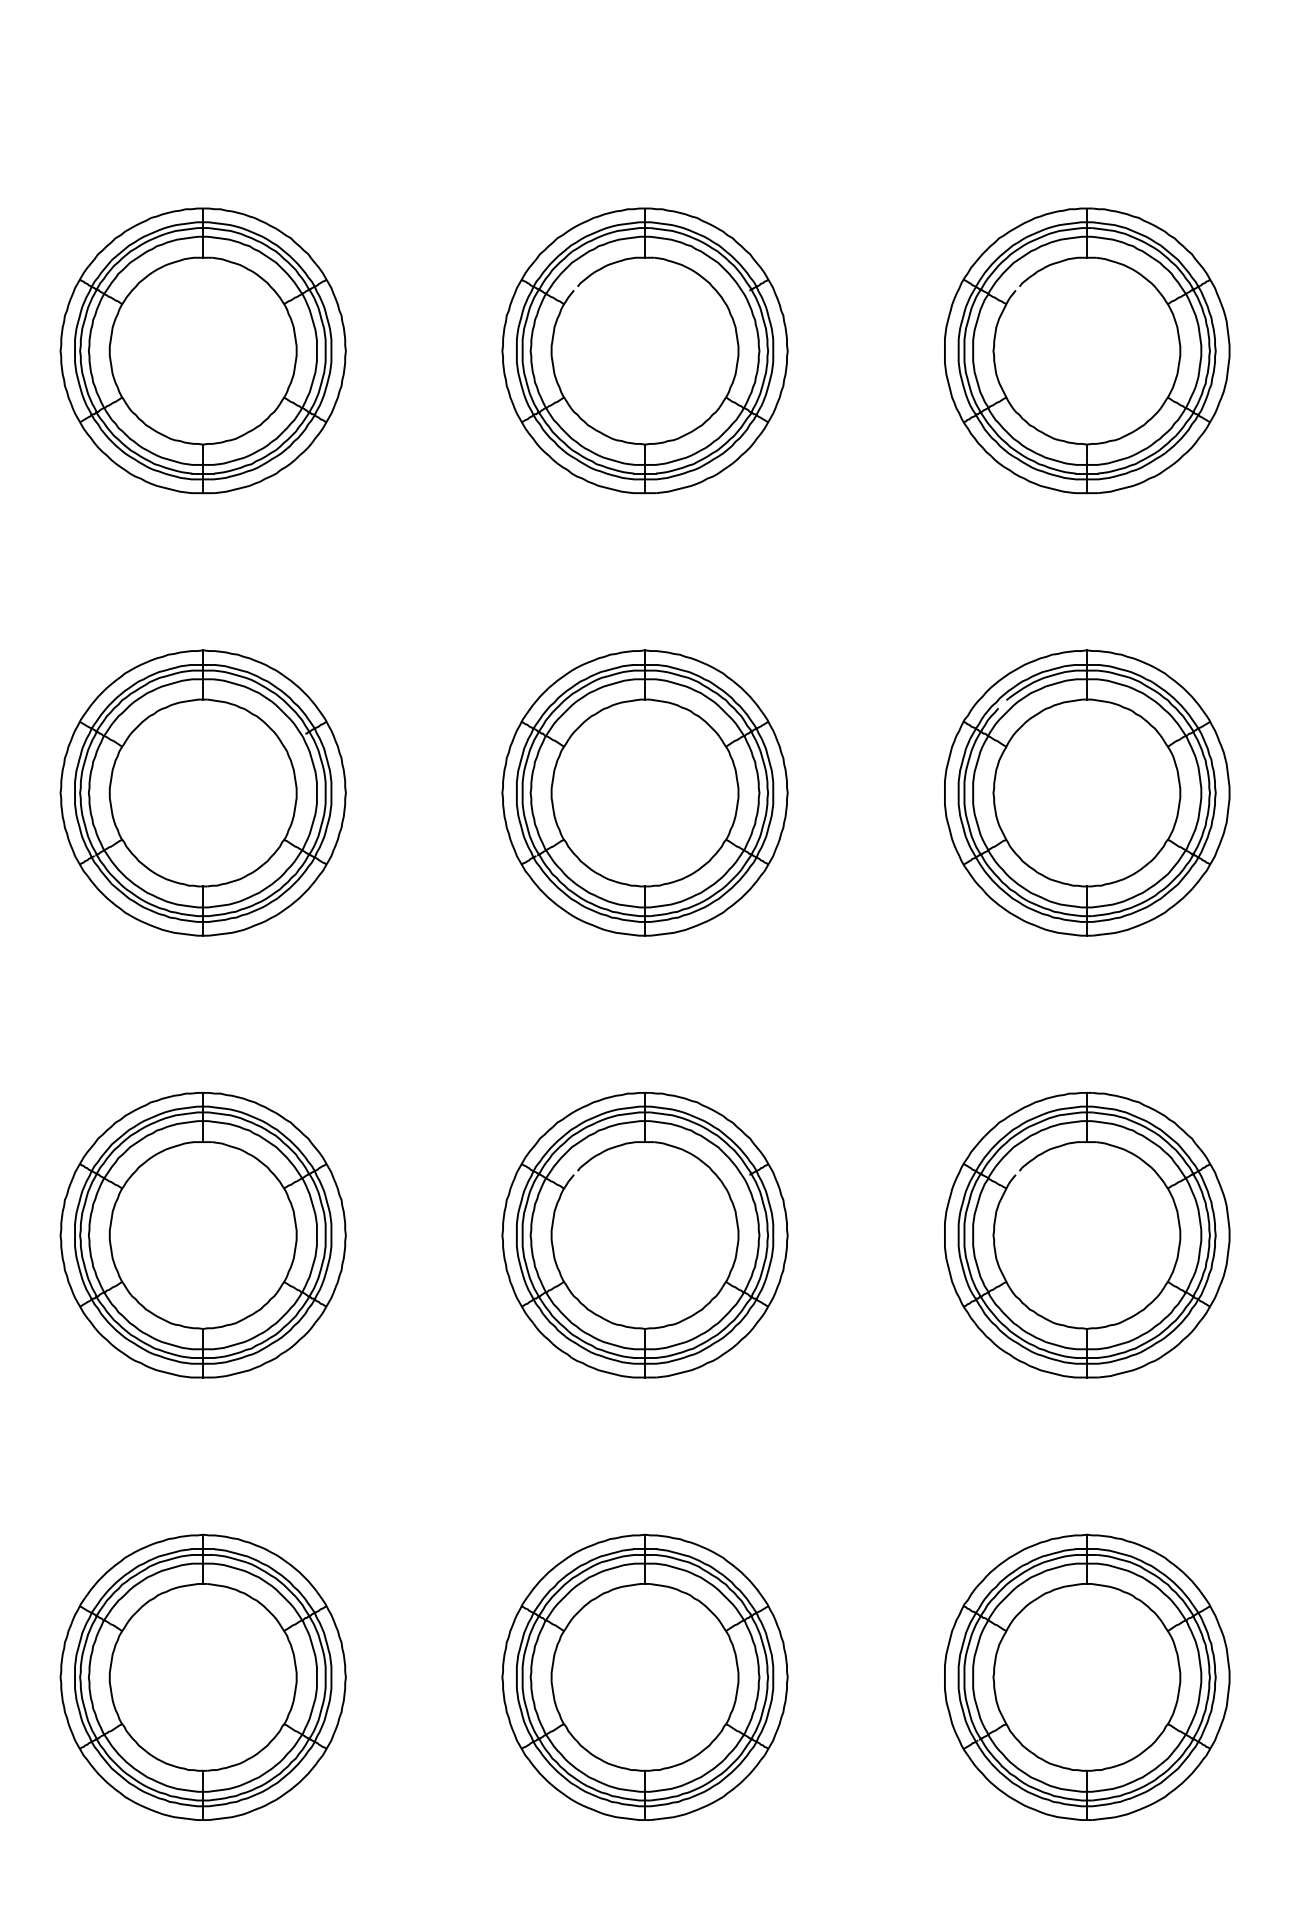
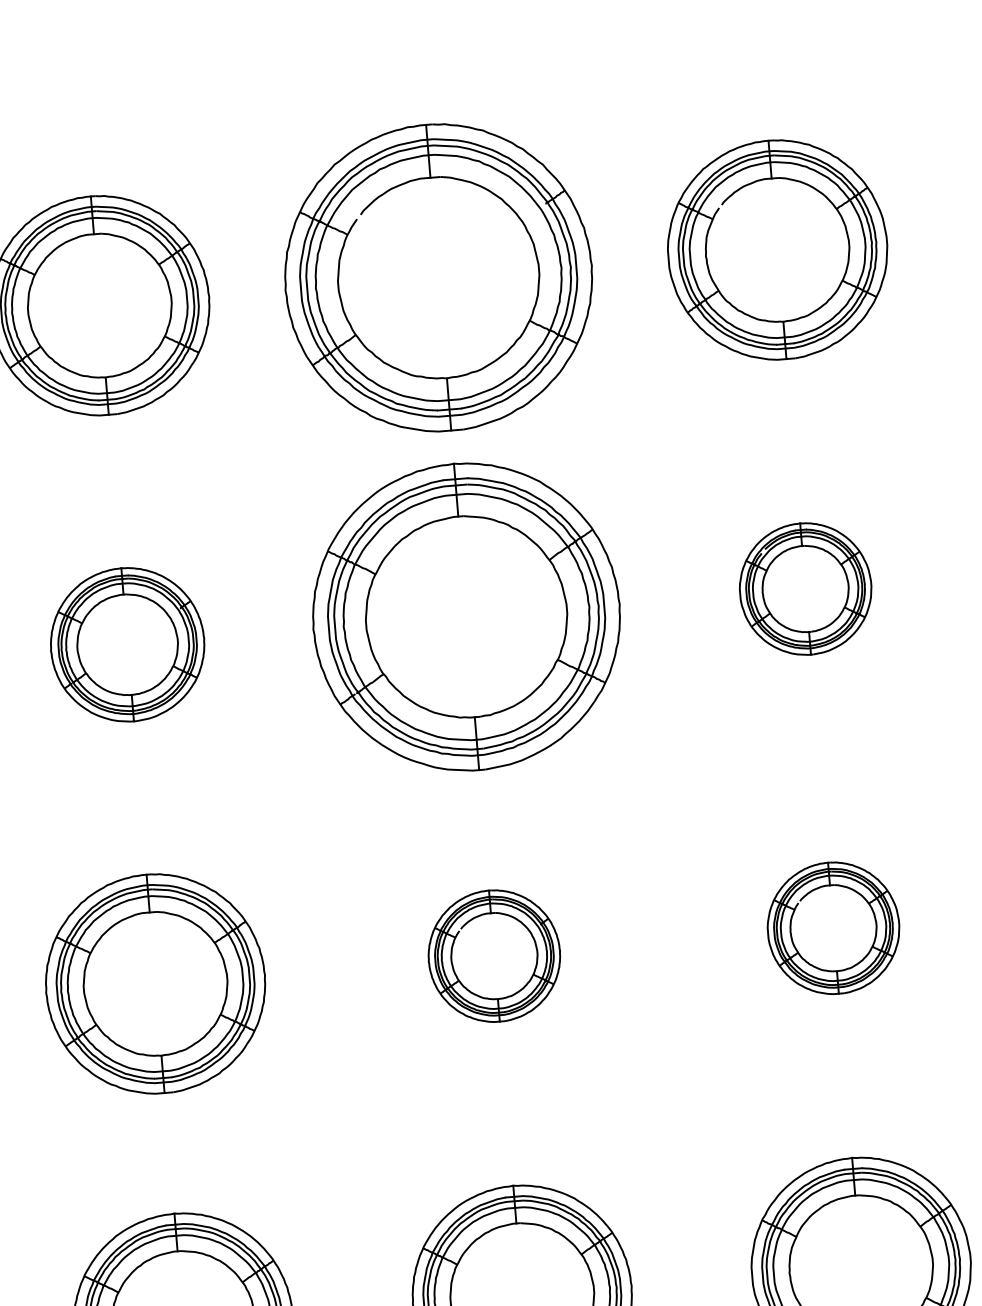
part: (644, 350) -> (438, 277), size x1.4
part: (202, 792) -> (127, 644), size x0.7
part: (644, 792) -> (466, 616), size x1.4
part: (1087, 792) -> (805, 588), size x0.6
part: (644, 1235) -> (494, 956), size x0.6
part: (1087, 1235) -> (833, 928), size x0.6

